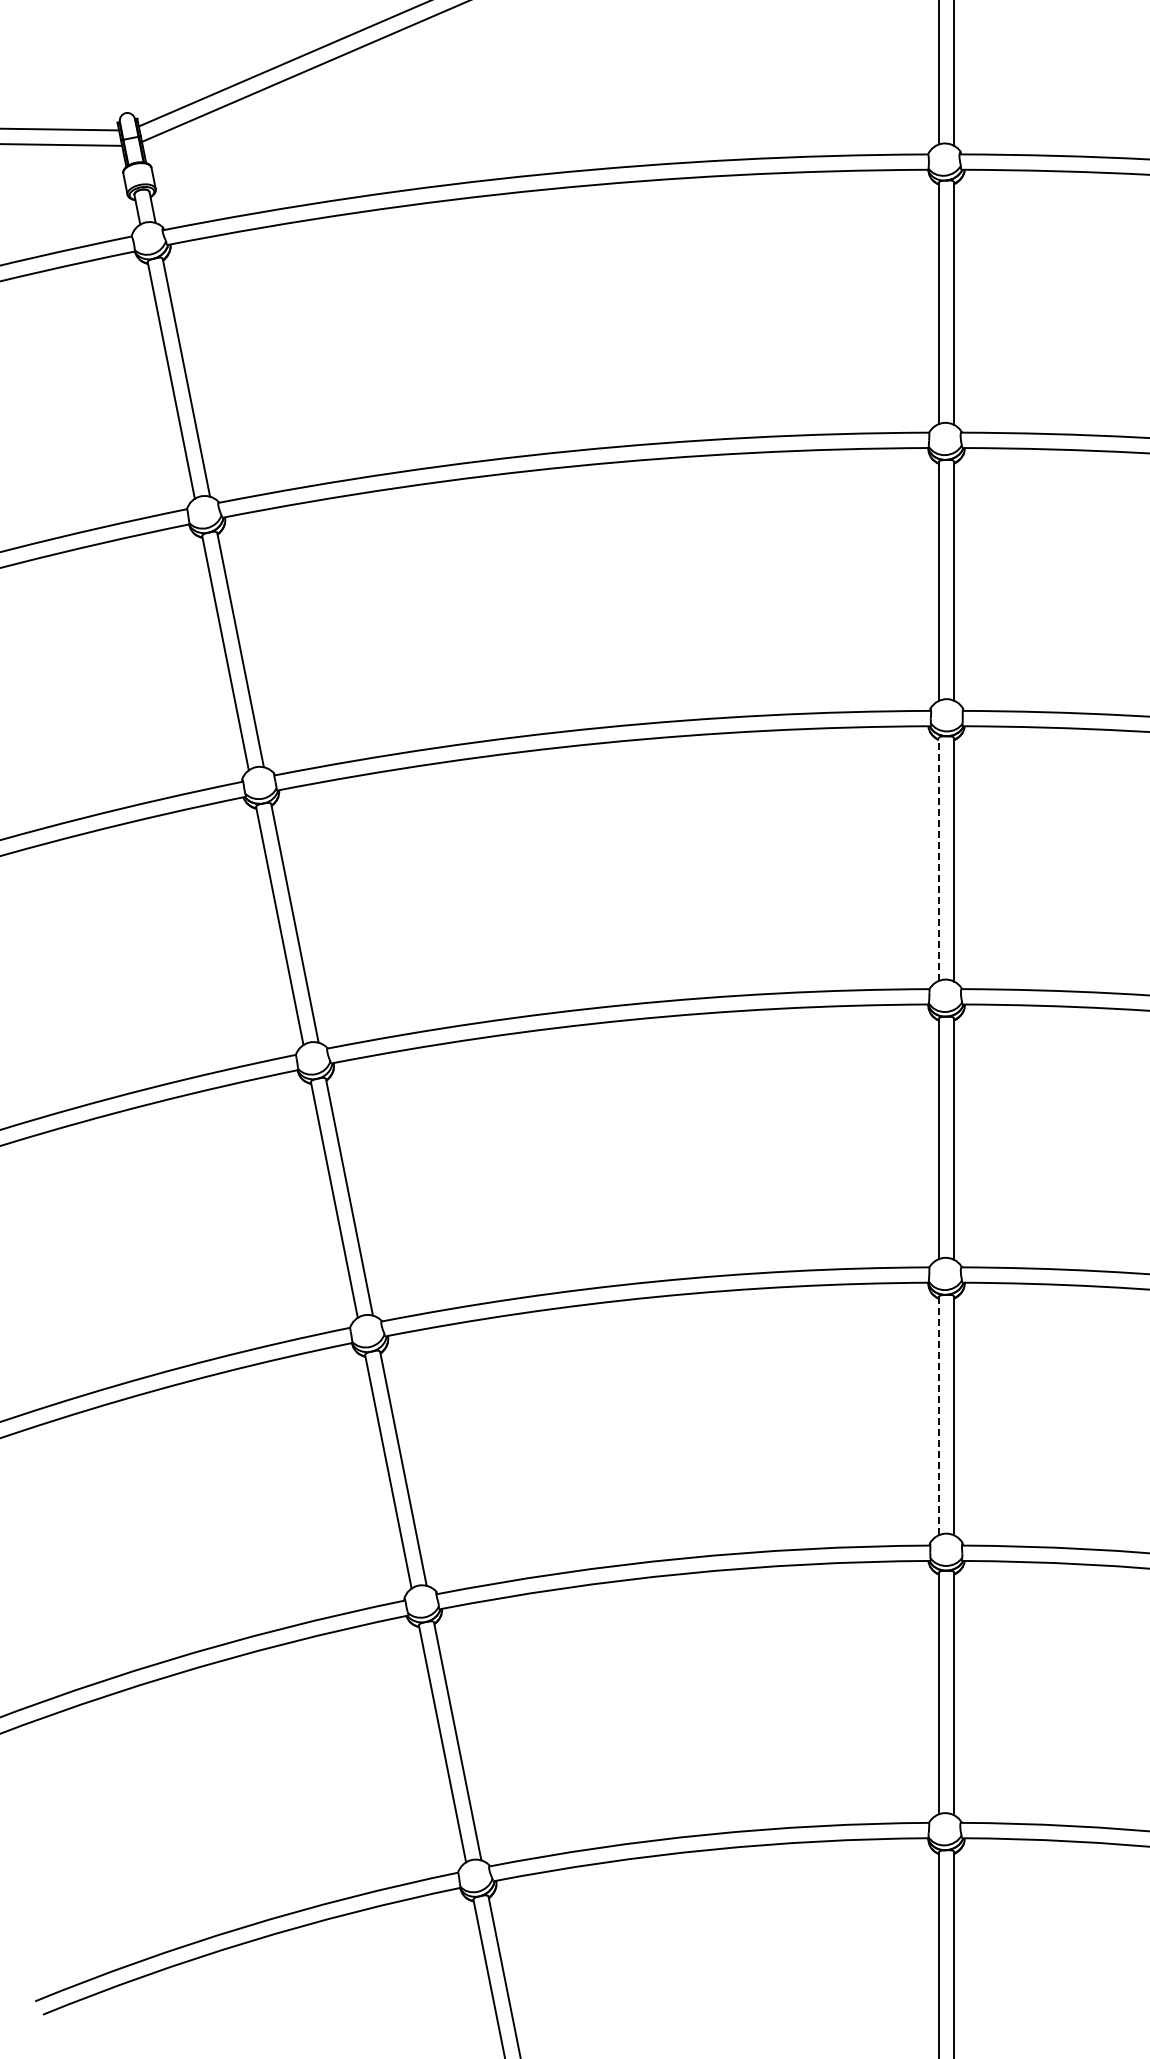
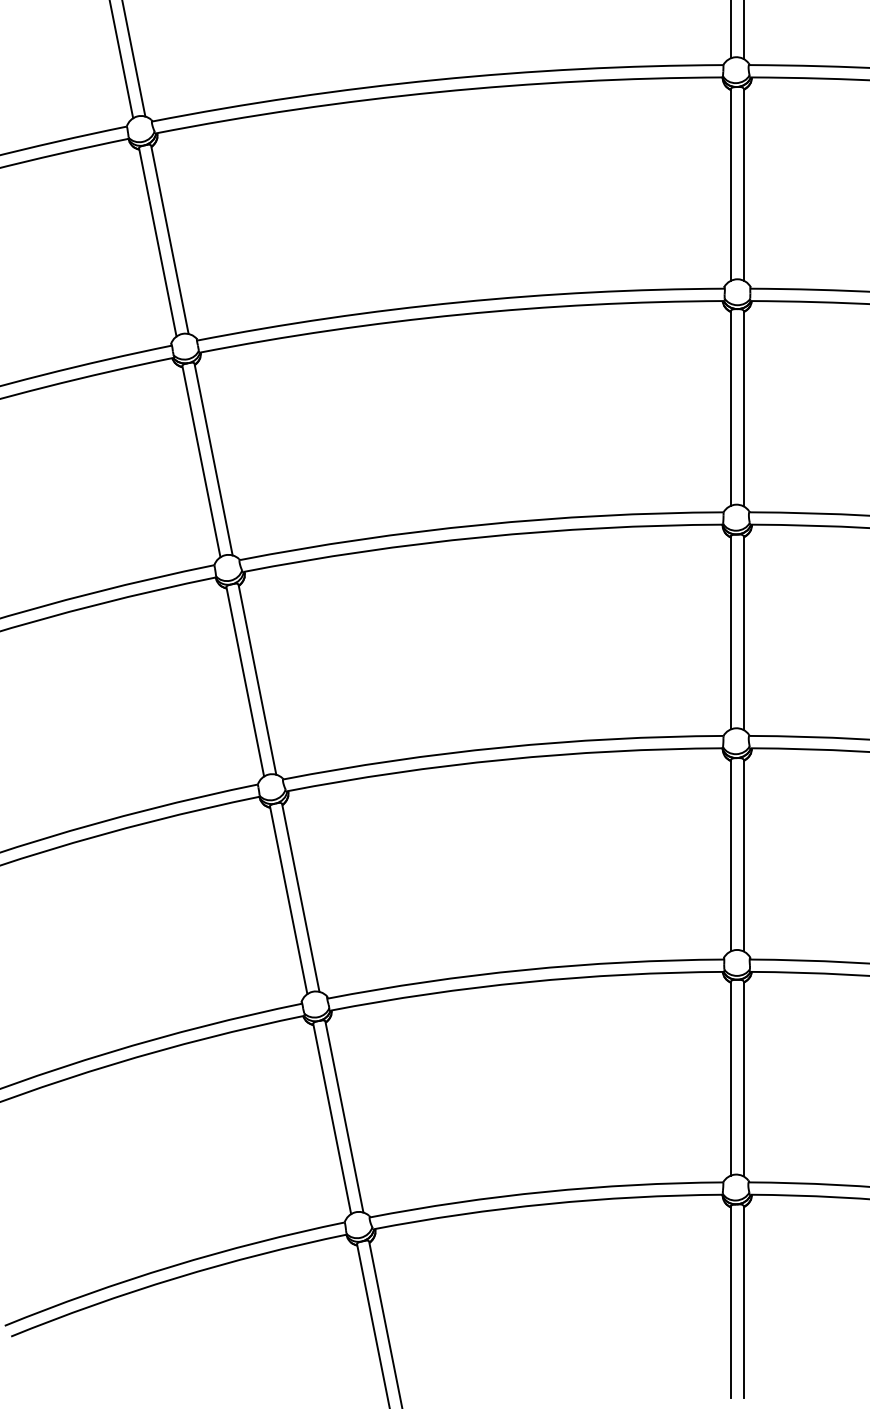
line: (938, 859) -> (730, 408), dashed -> solid
line: (938, 1416) -> (730, 855), dashed -> solid

